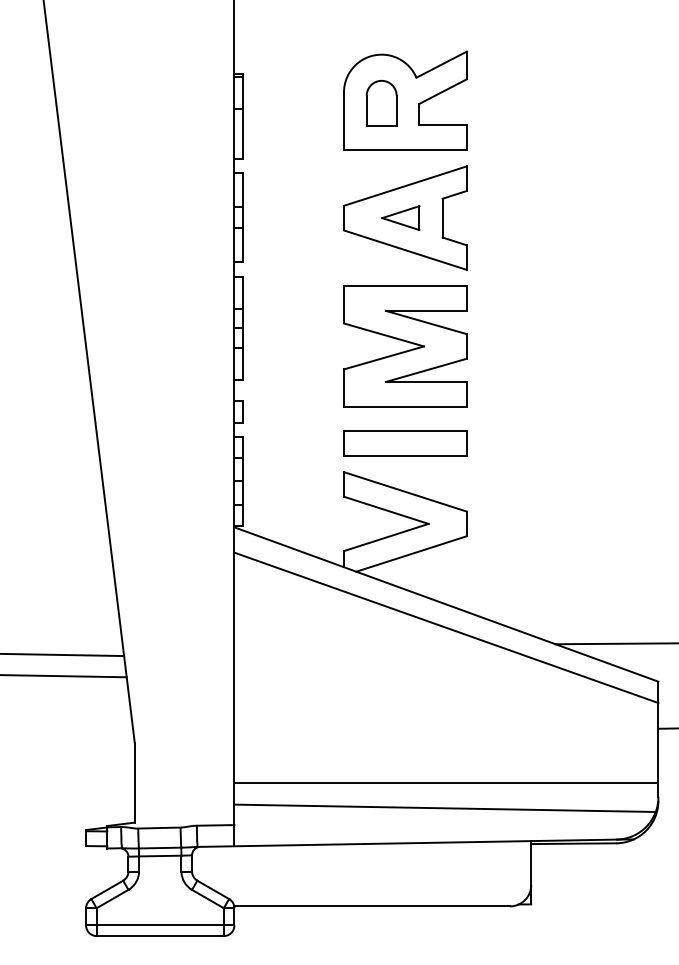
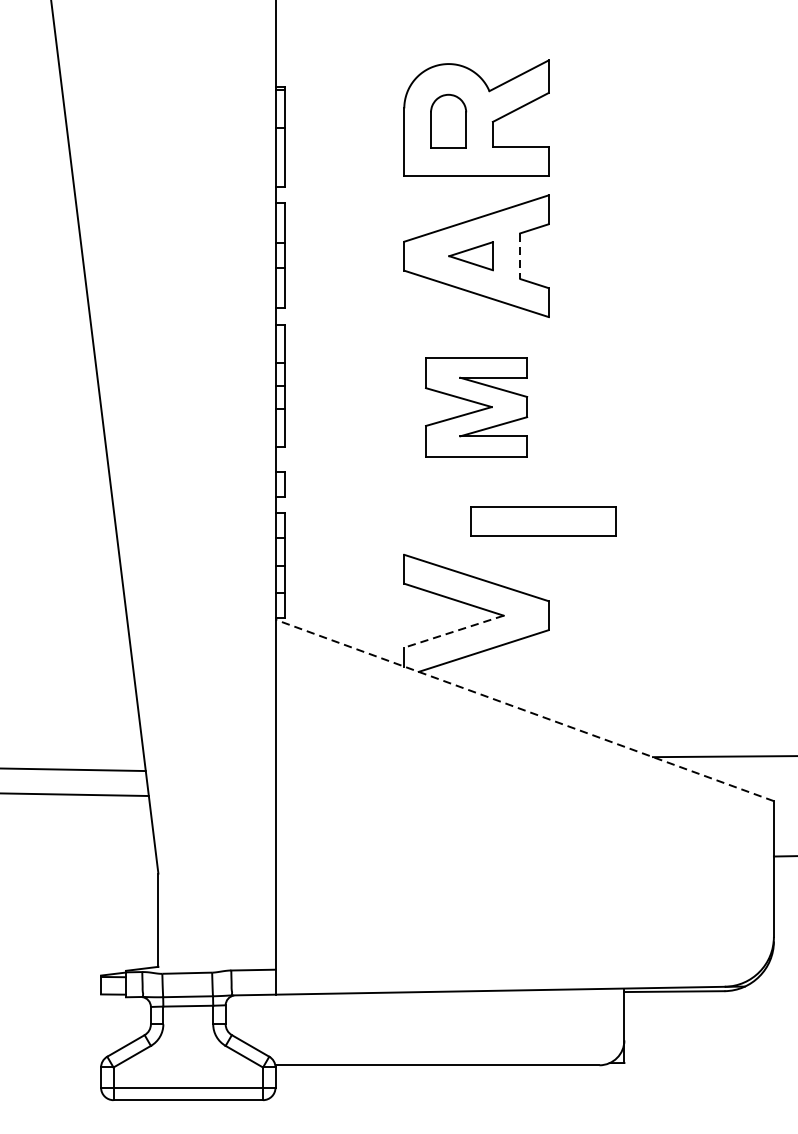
line: (442, 218) -> (520, 256), solid -> dashed
part: (405, 346) -> (476, 407), size x0.7
part: (405, 443) -> (543, 521), moved
line: (385, 537) -> (453, 631), solid -> dashed
line: (446, 604) -> (524, 710), solid -> dashed
line: (446, 627) -> (524, 737), removed
line: (446, 783) -> (524, 920), removed
line: (444, 808) -> (522, 950), removed

